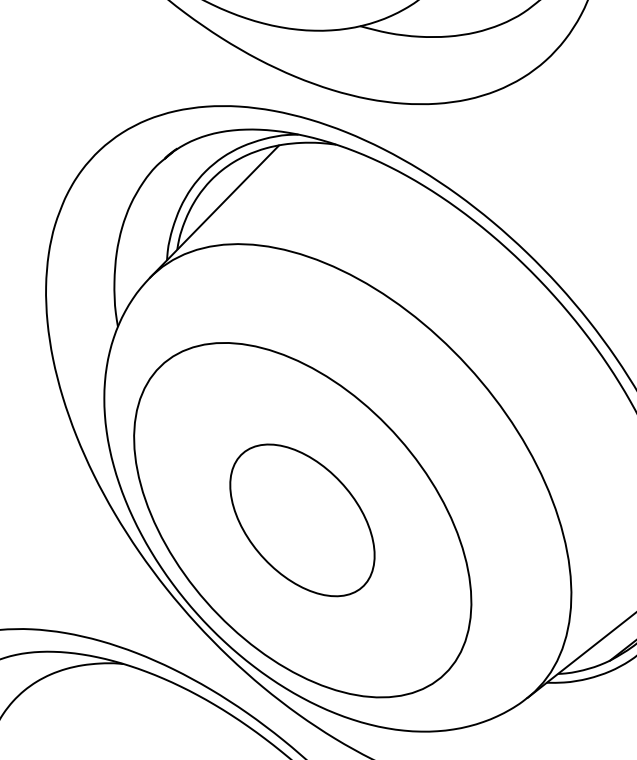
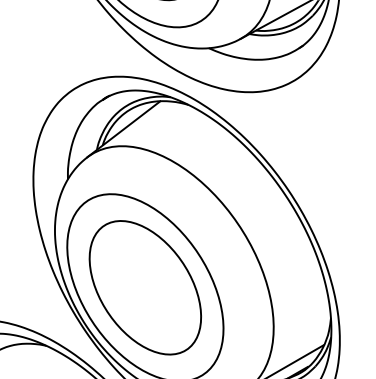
part: (300, 519) -> (144, 287), size x1.67

